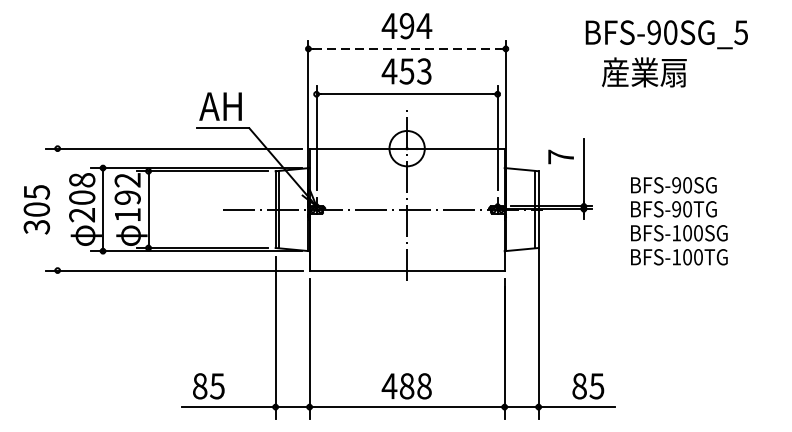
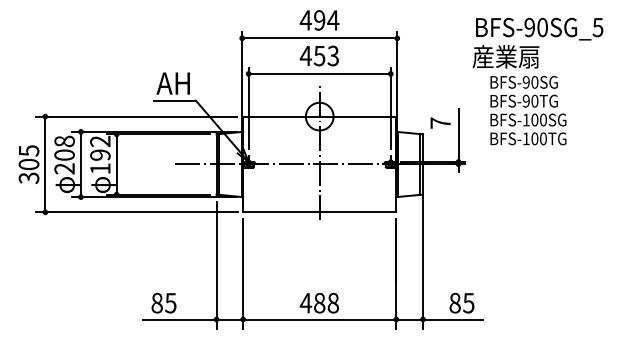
text: (666, 33) -> (539, 28), moved
line: (406, 49) -> (319, 38), dashed -> solid
line: (57, 209) -> (45, 164), added
text: (679, 221) -> (528, 110), moved

